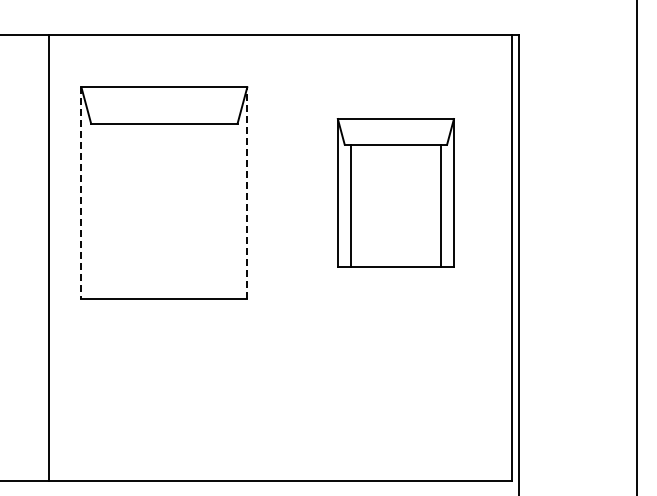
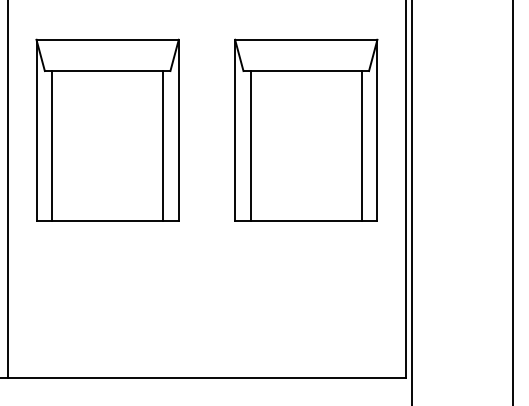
part: (395, 192) -> (305, 129), size x1.43
line: (81, 193) -> (36, 130), dashed -> solid
line: (247, 193) -> (178, 130), dashed -> solid
line: (99, 210) -> (51, 145), added
line: (229, 210) -> (163, 145), added

